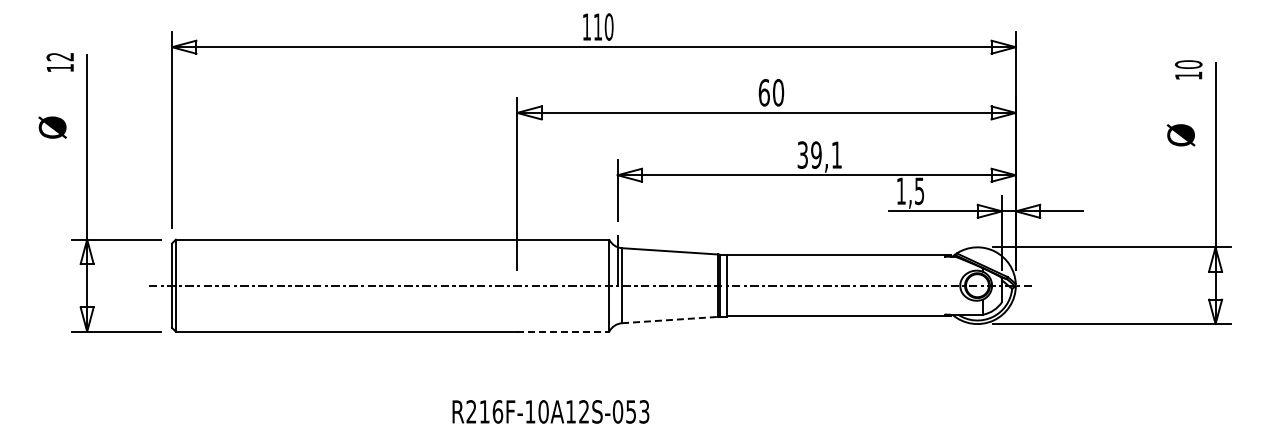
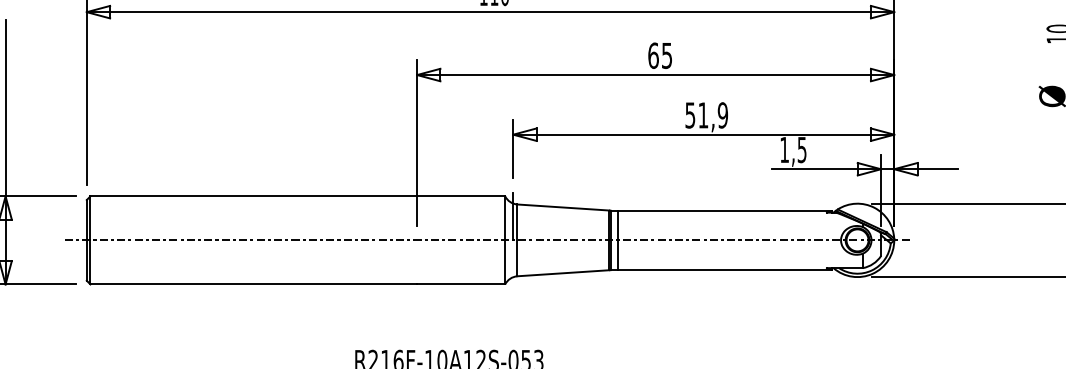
text: (778, 92) -> (667, 55), 60 -> 65
text: (820, 154) -> (707, 114), 39,1 -> 51,9
line: (669, 320) -> (562, 273), dashed -> solid
line: (563, 331) -> (461, 284), dashed -> solid

